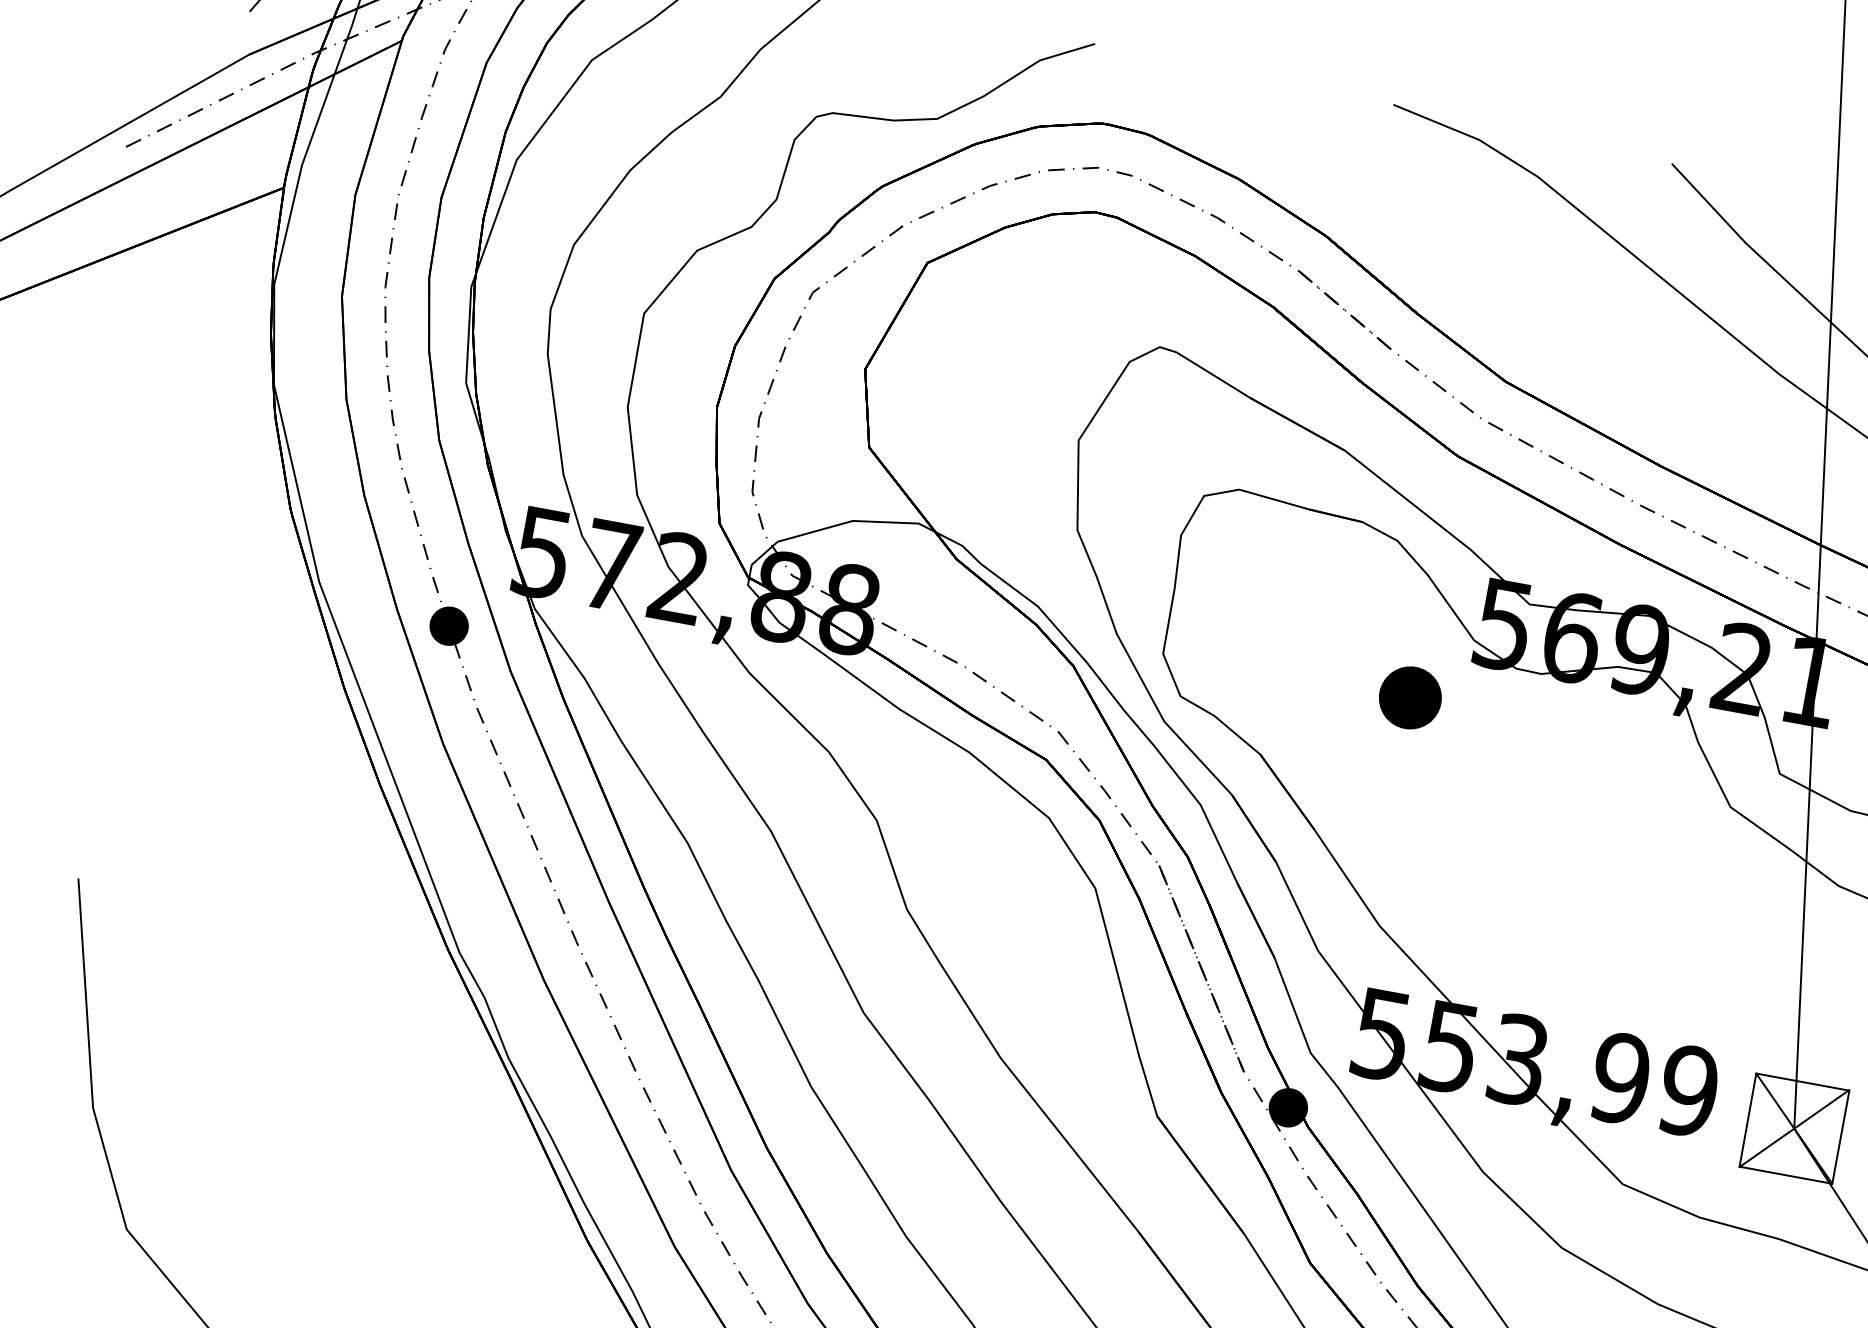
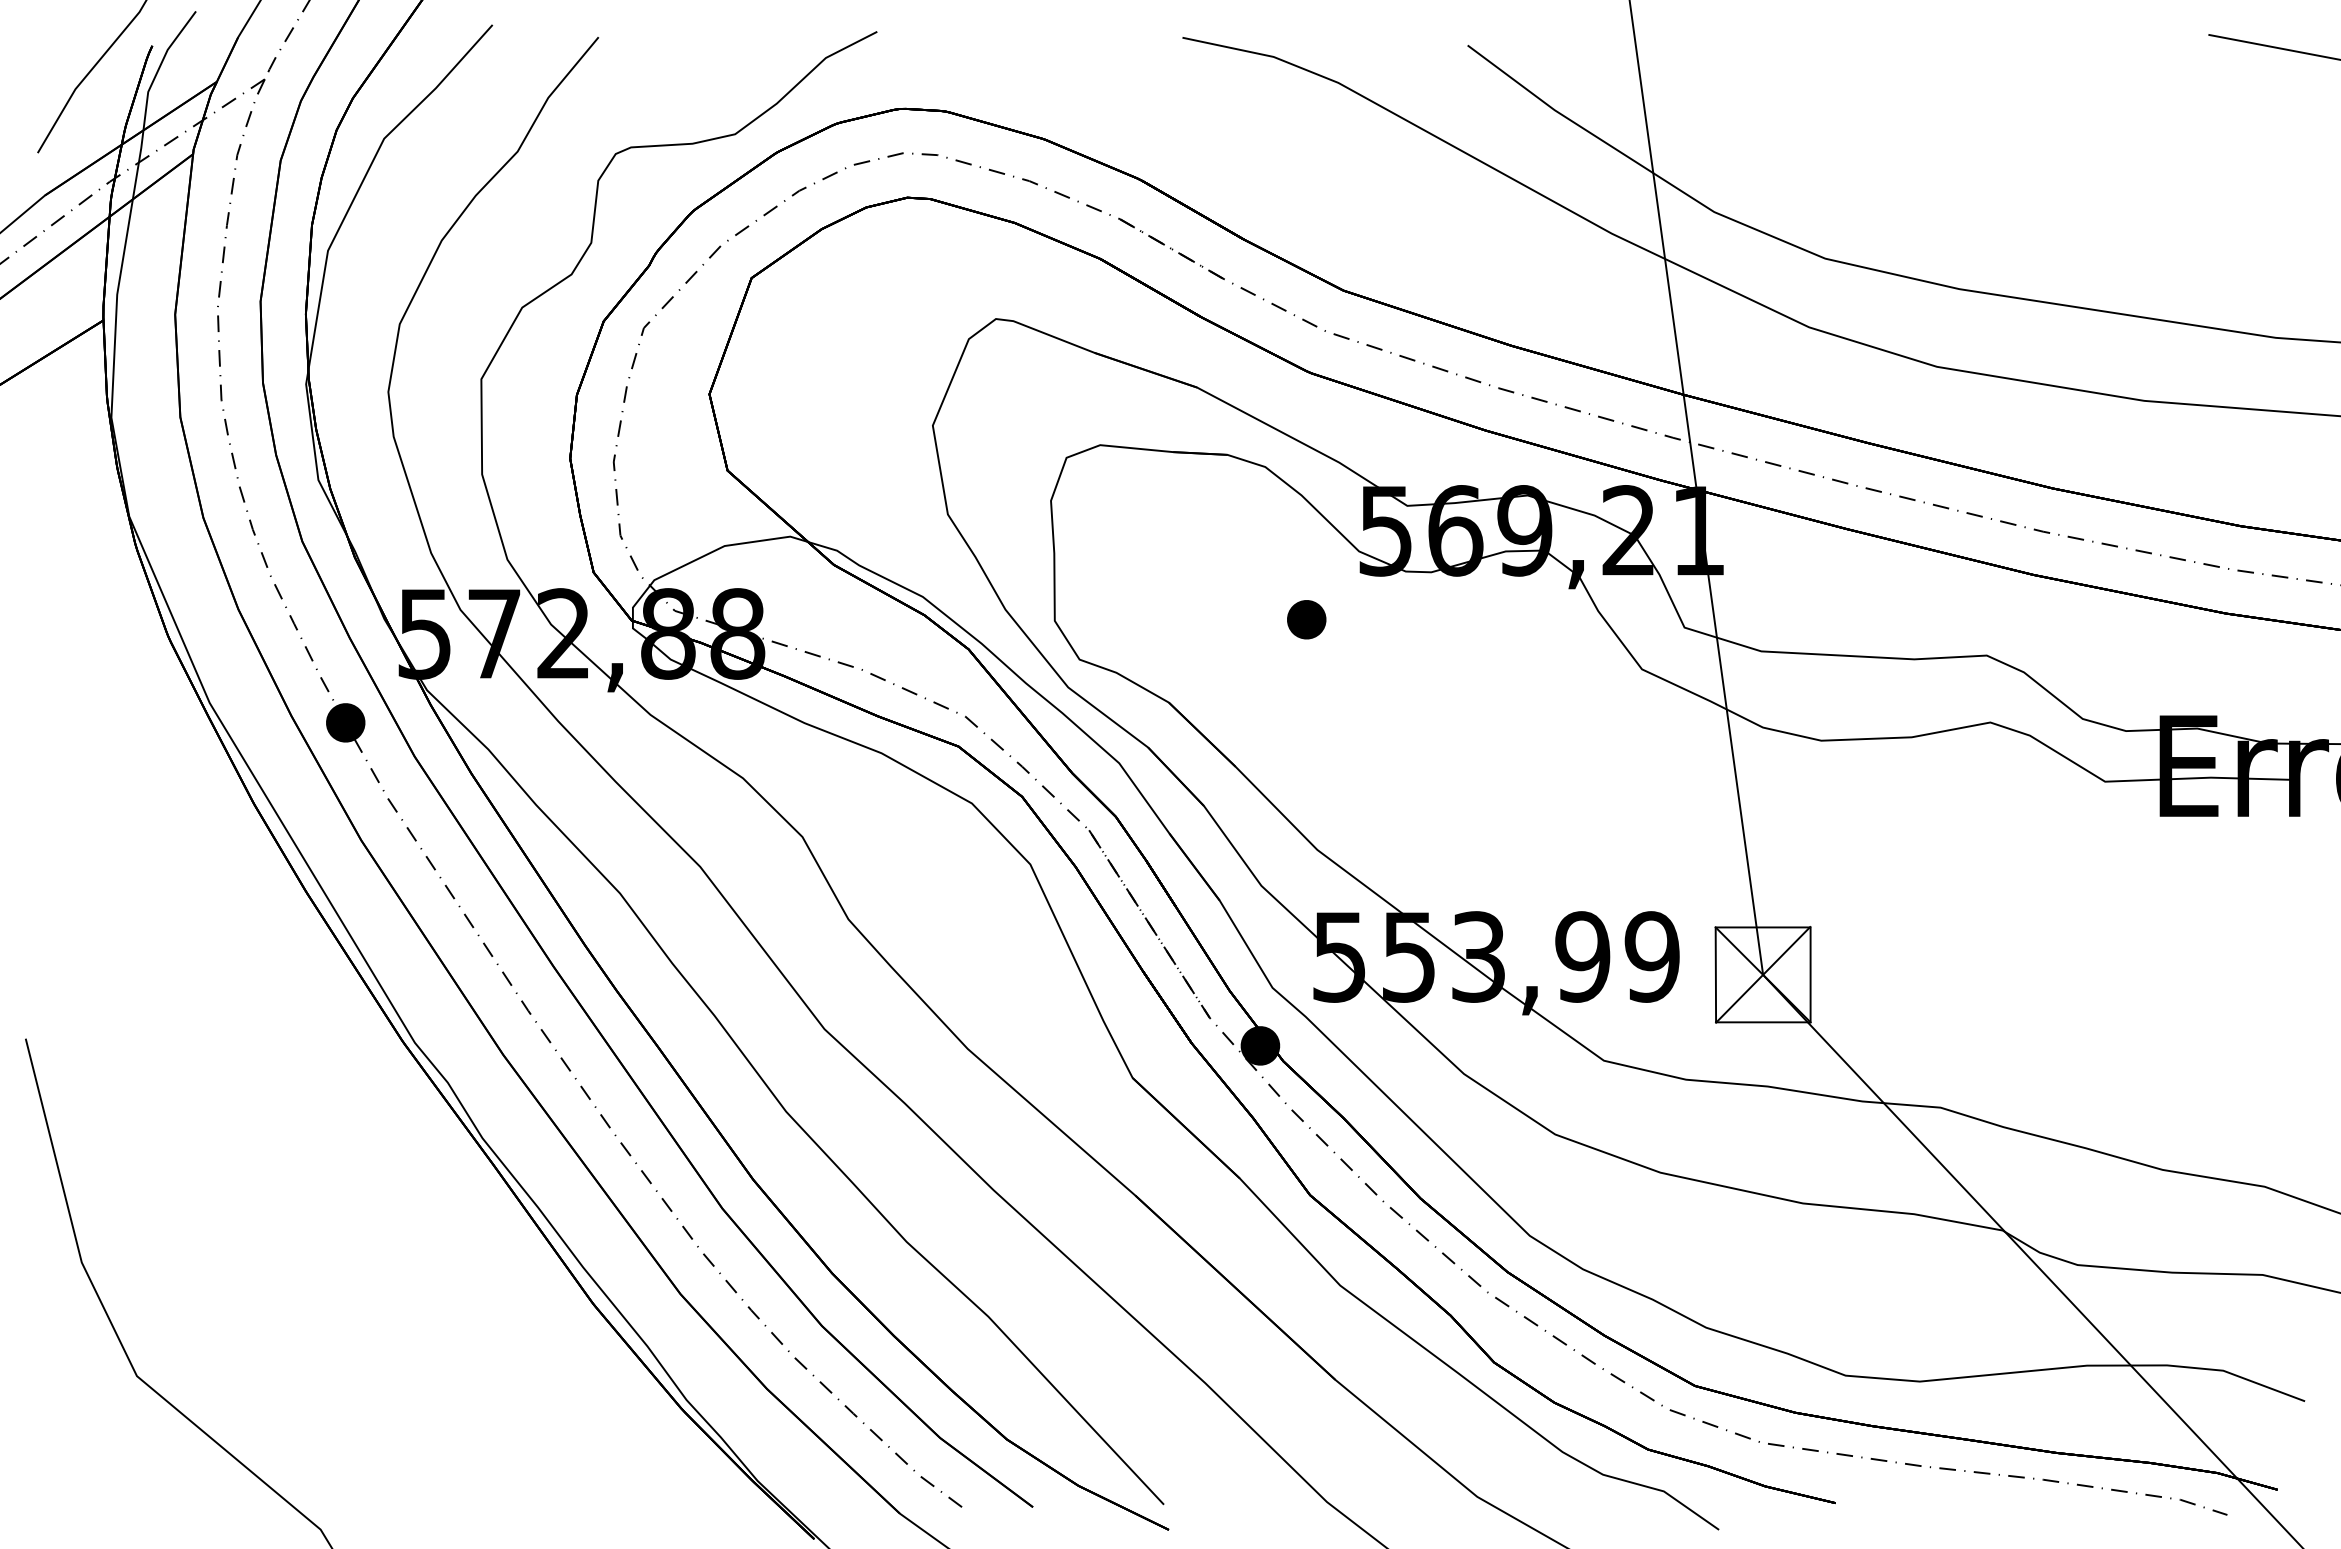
part: (1410, 697) -> (1306, 619), size x0.62

